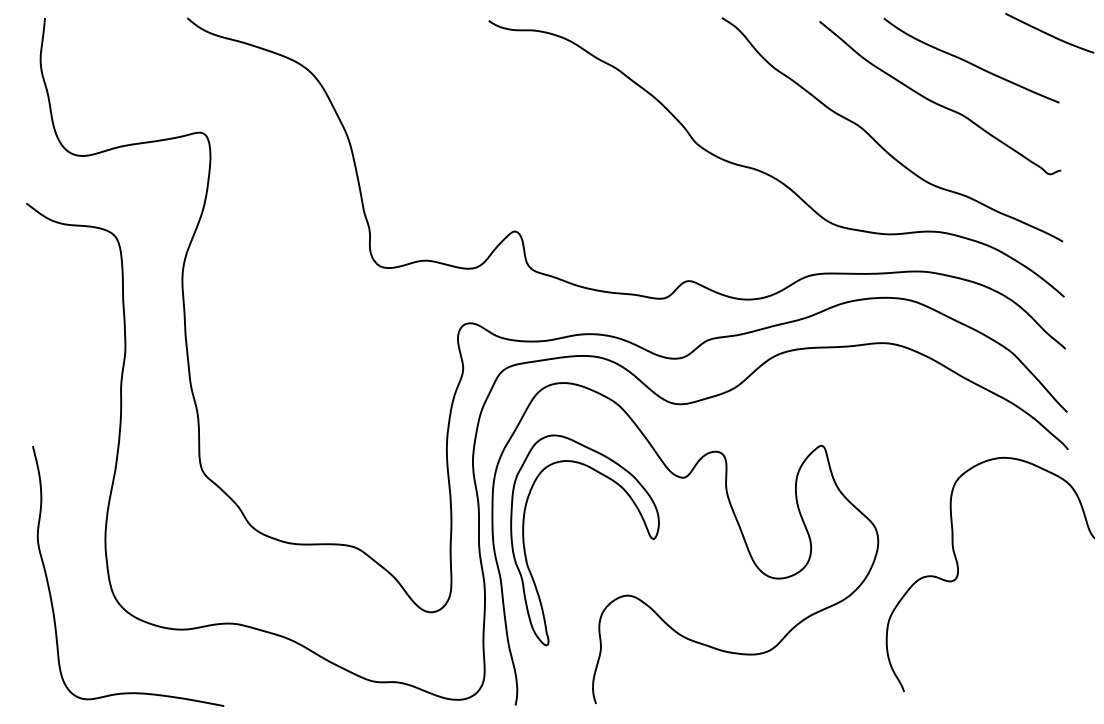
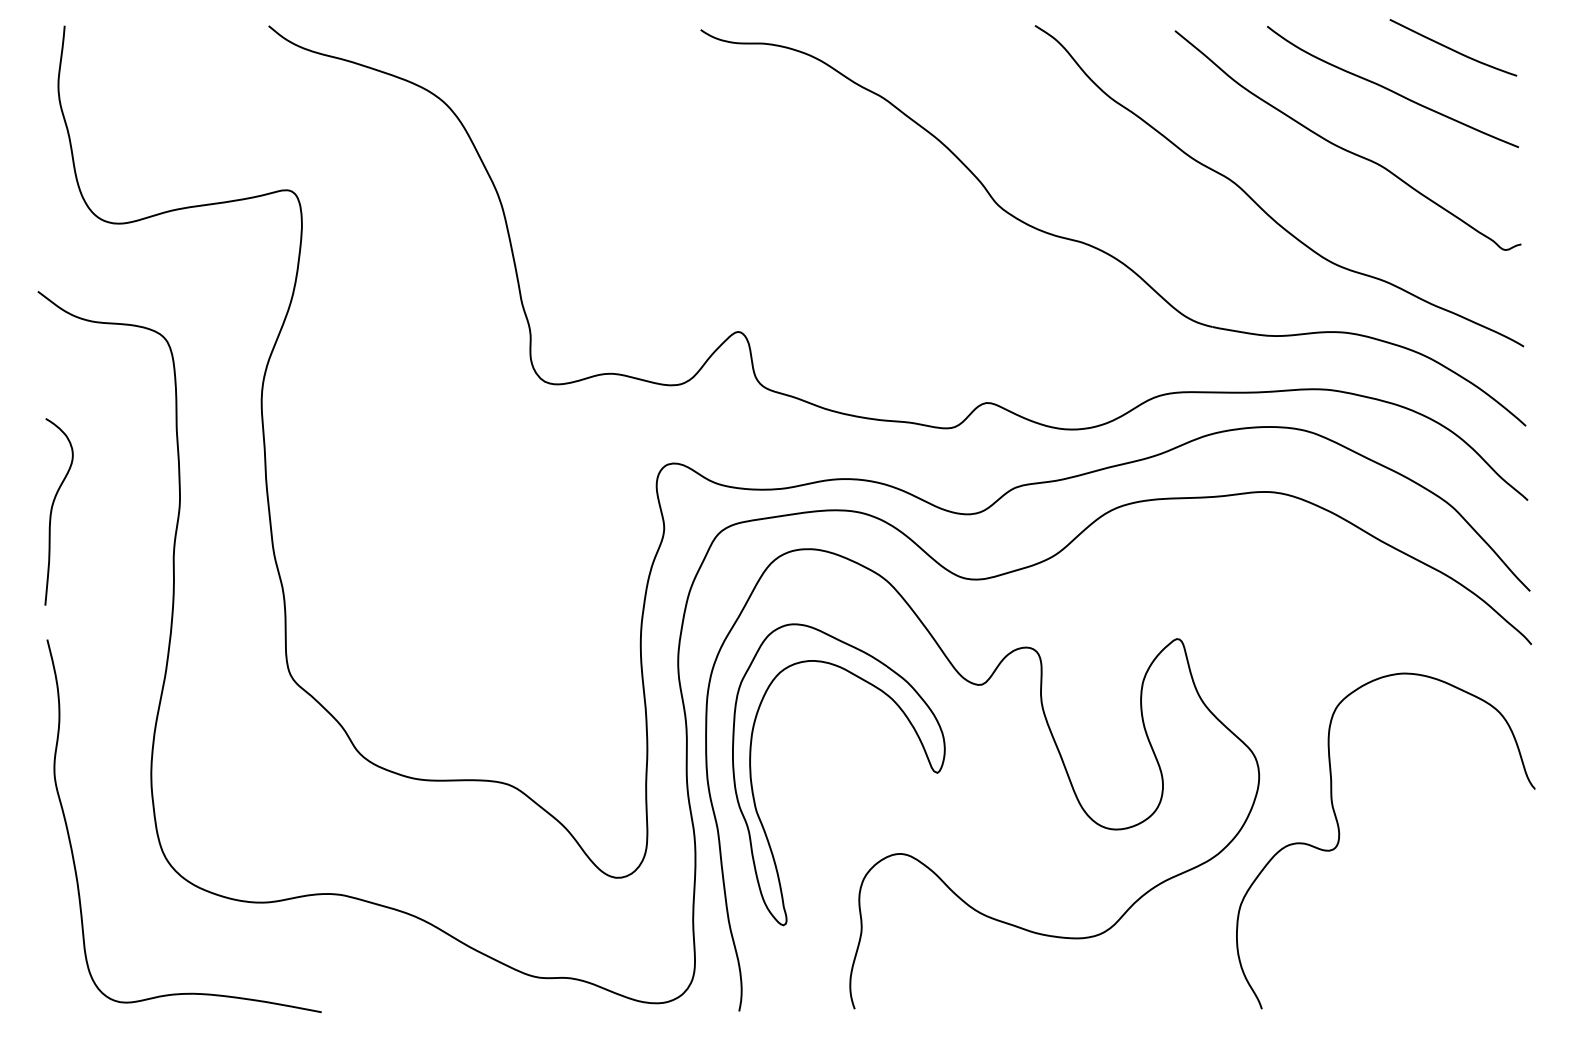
curve: (1049, 33) -> (1453, 48), moved
curve: (36, 356) -> (52, 511), added
curve: (958, 574) -> (1339, 840), moved

